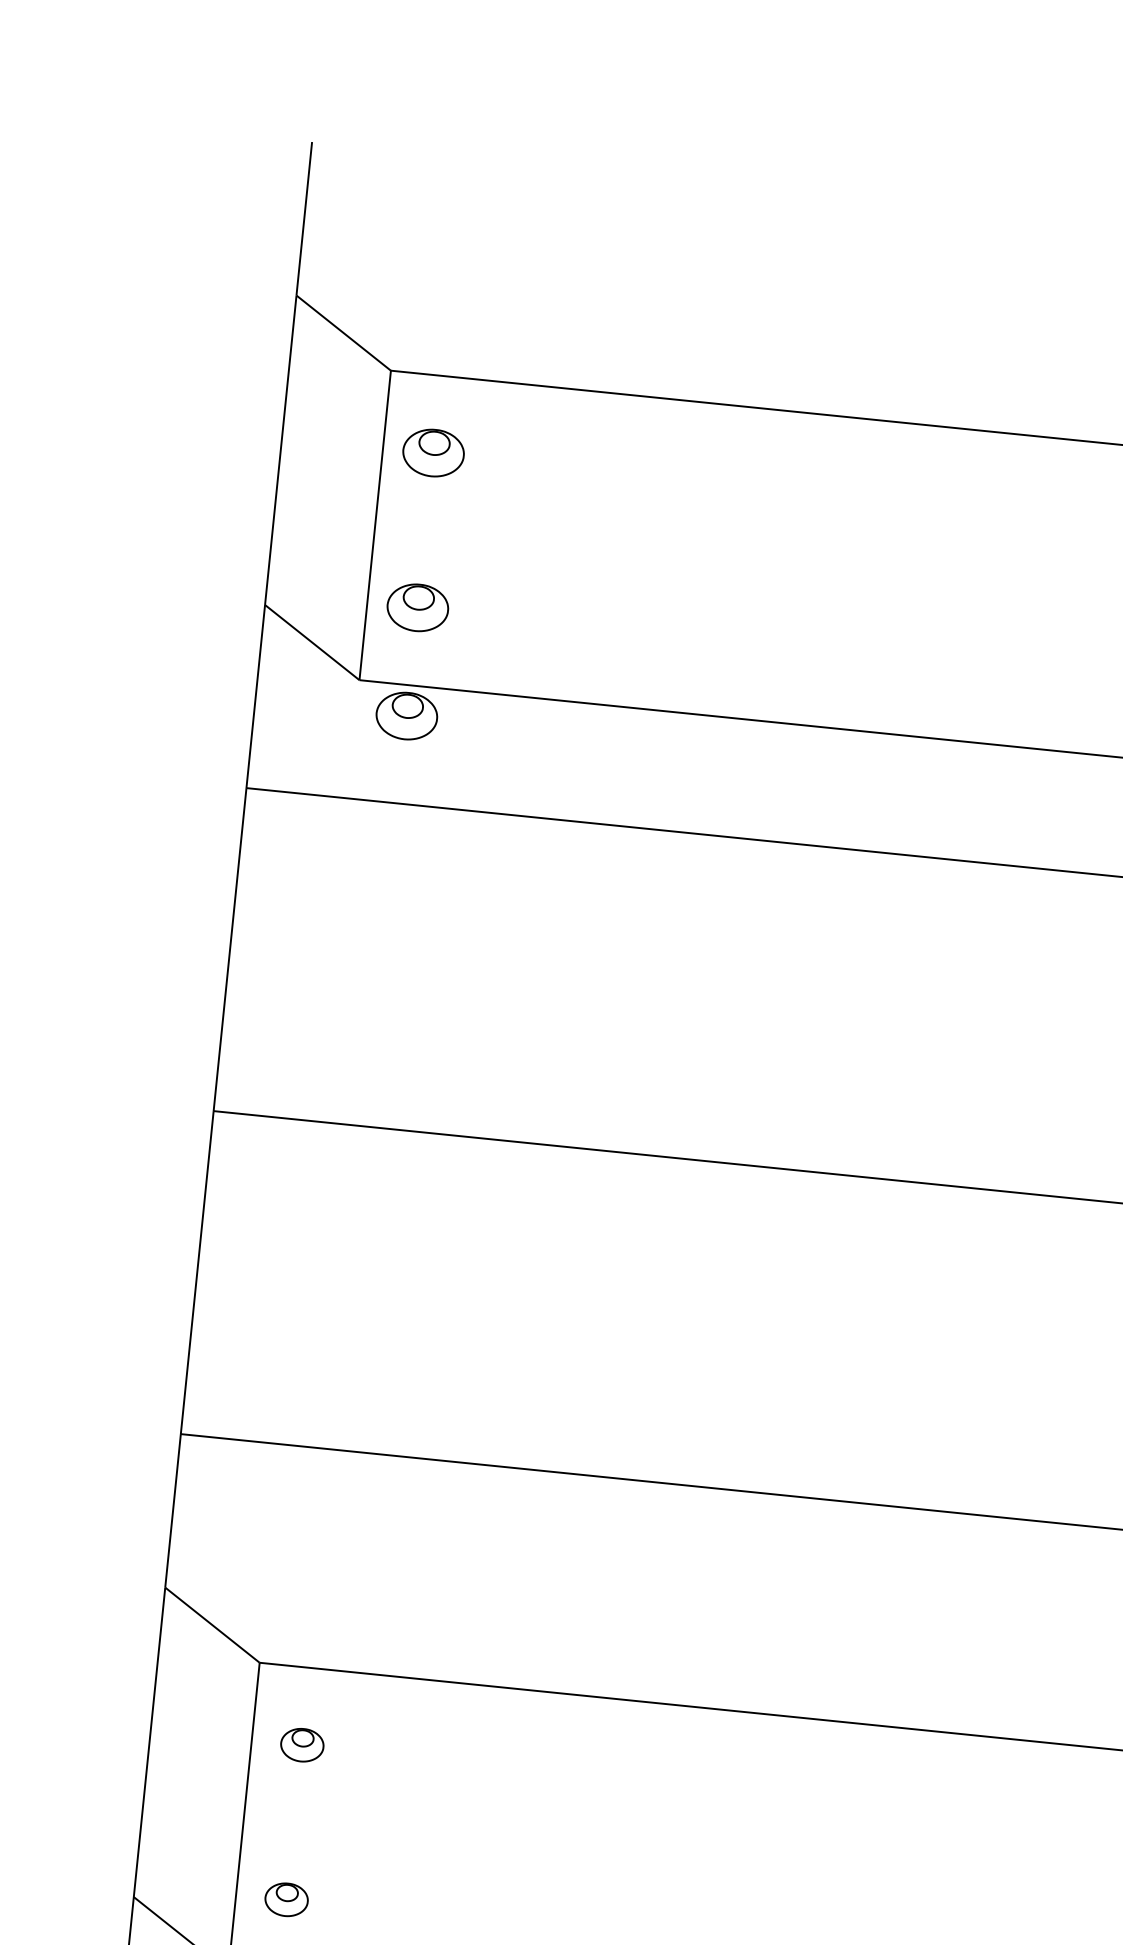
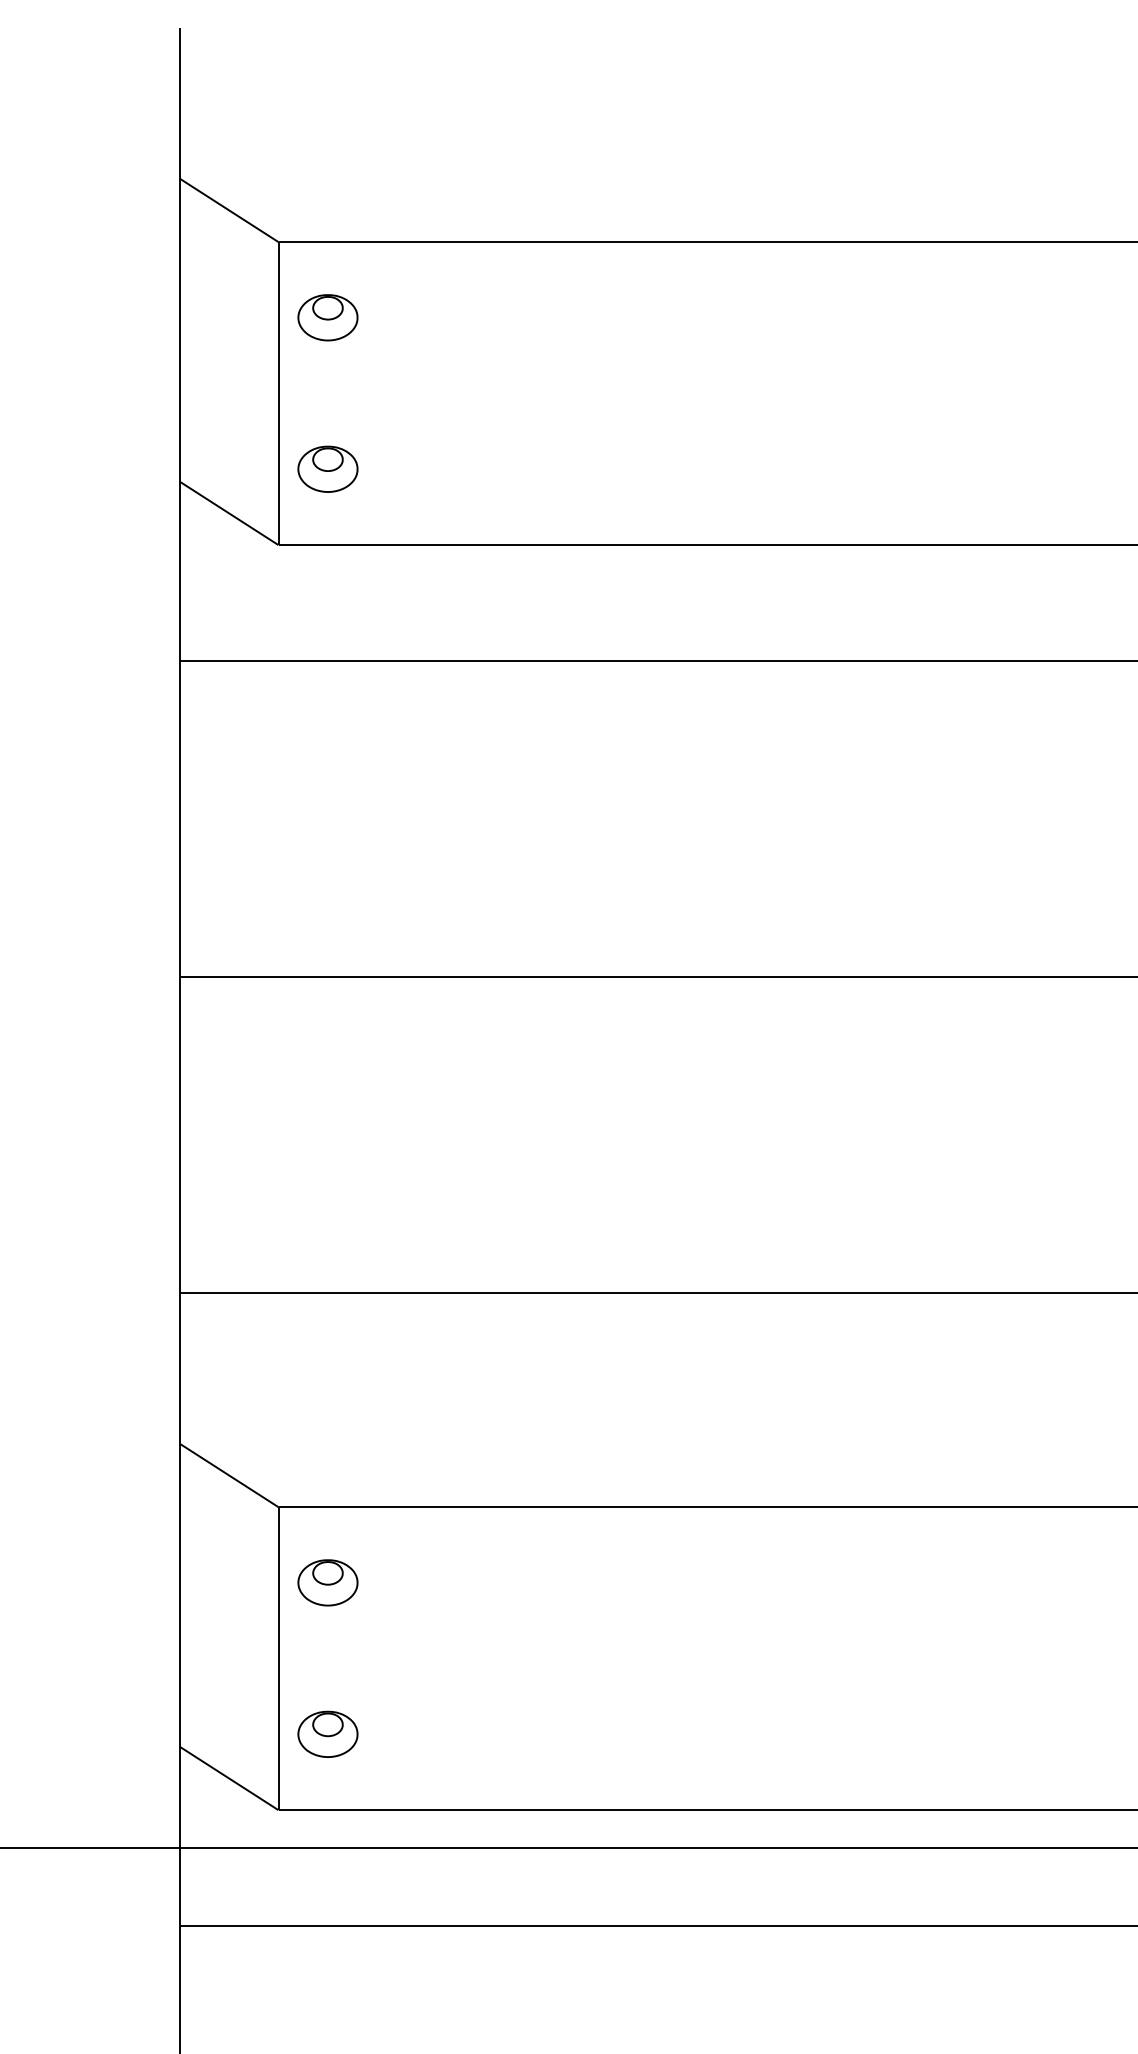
part: (406, 715) -> (327, 574), removed
part: (301, 1744) -> (327, 1582), size x1.43
part: (286, 1898) -> (327, 1733), size x1.43

